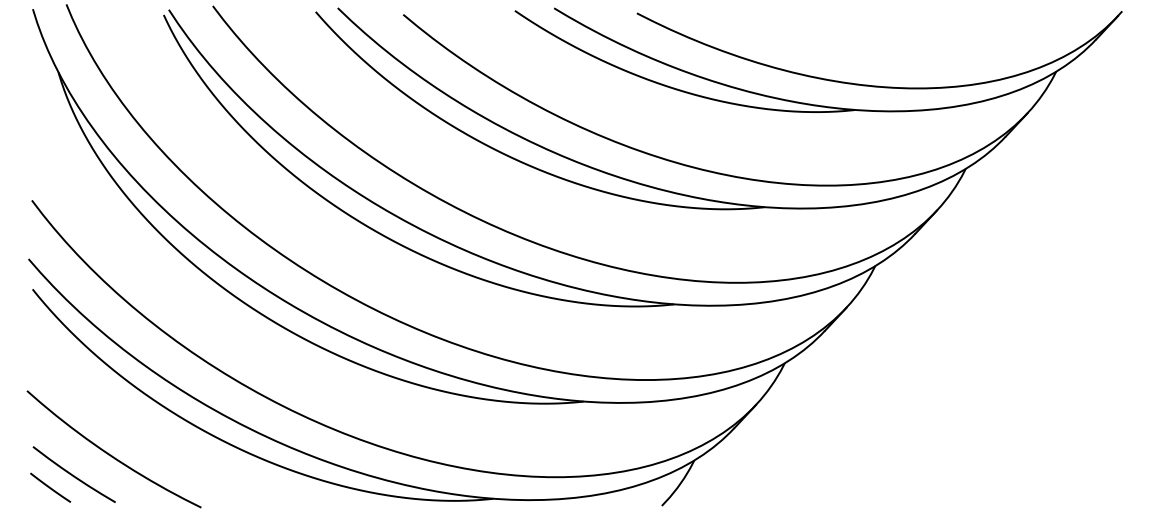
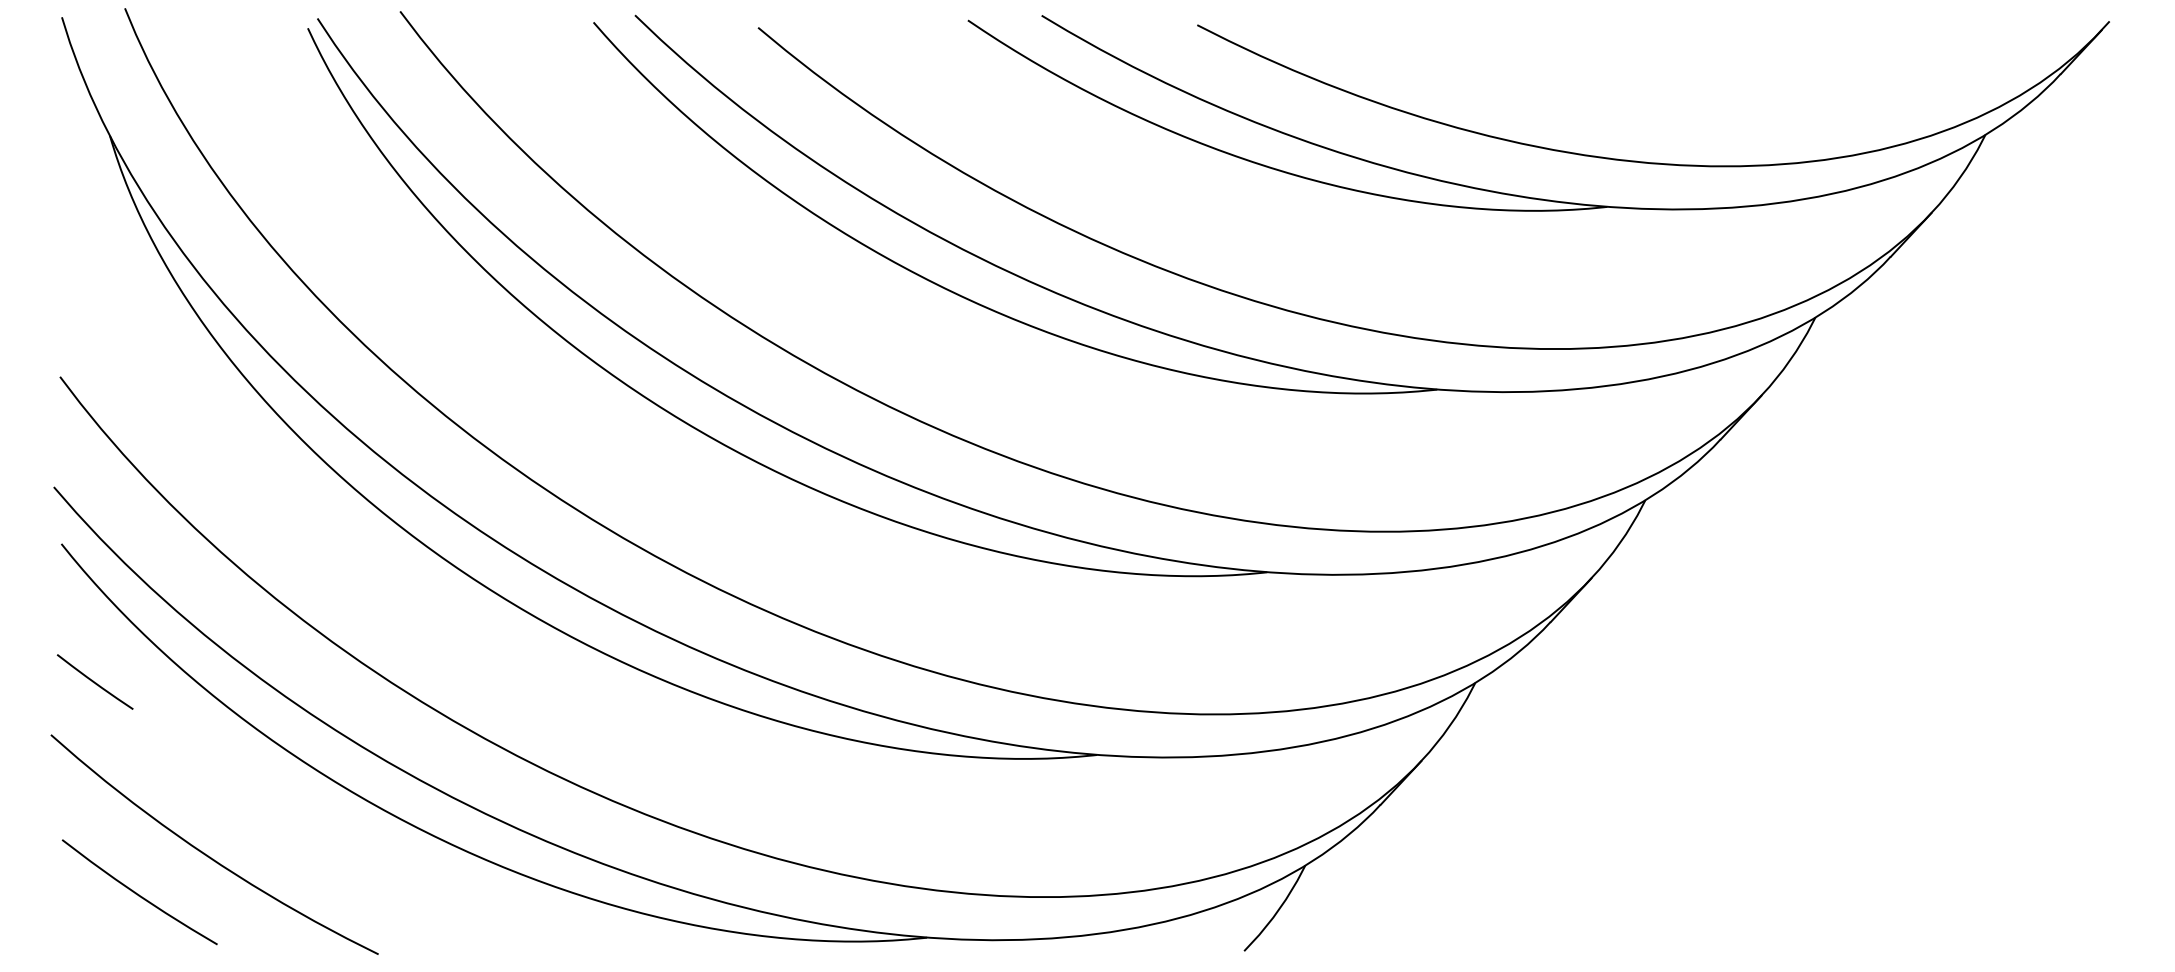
line: (50, 487) -> (95, 681), moved

